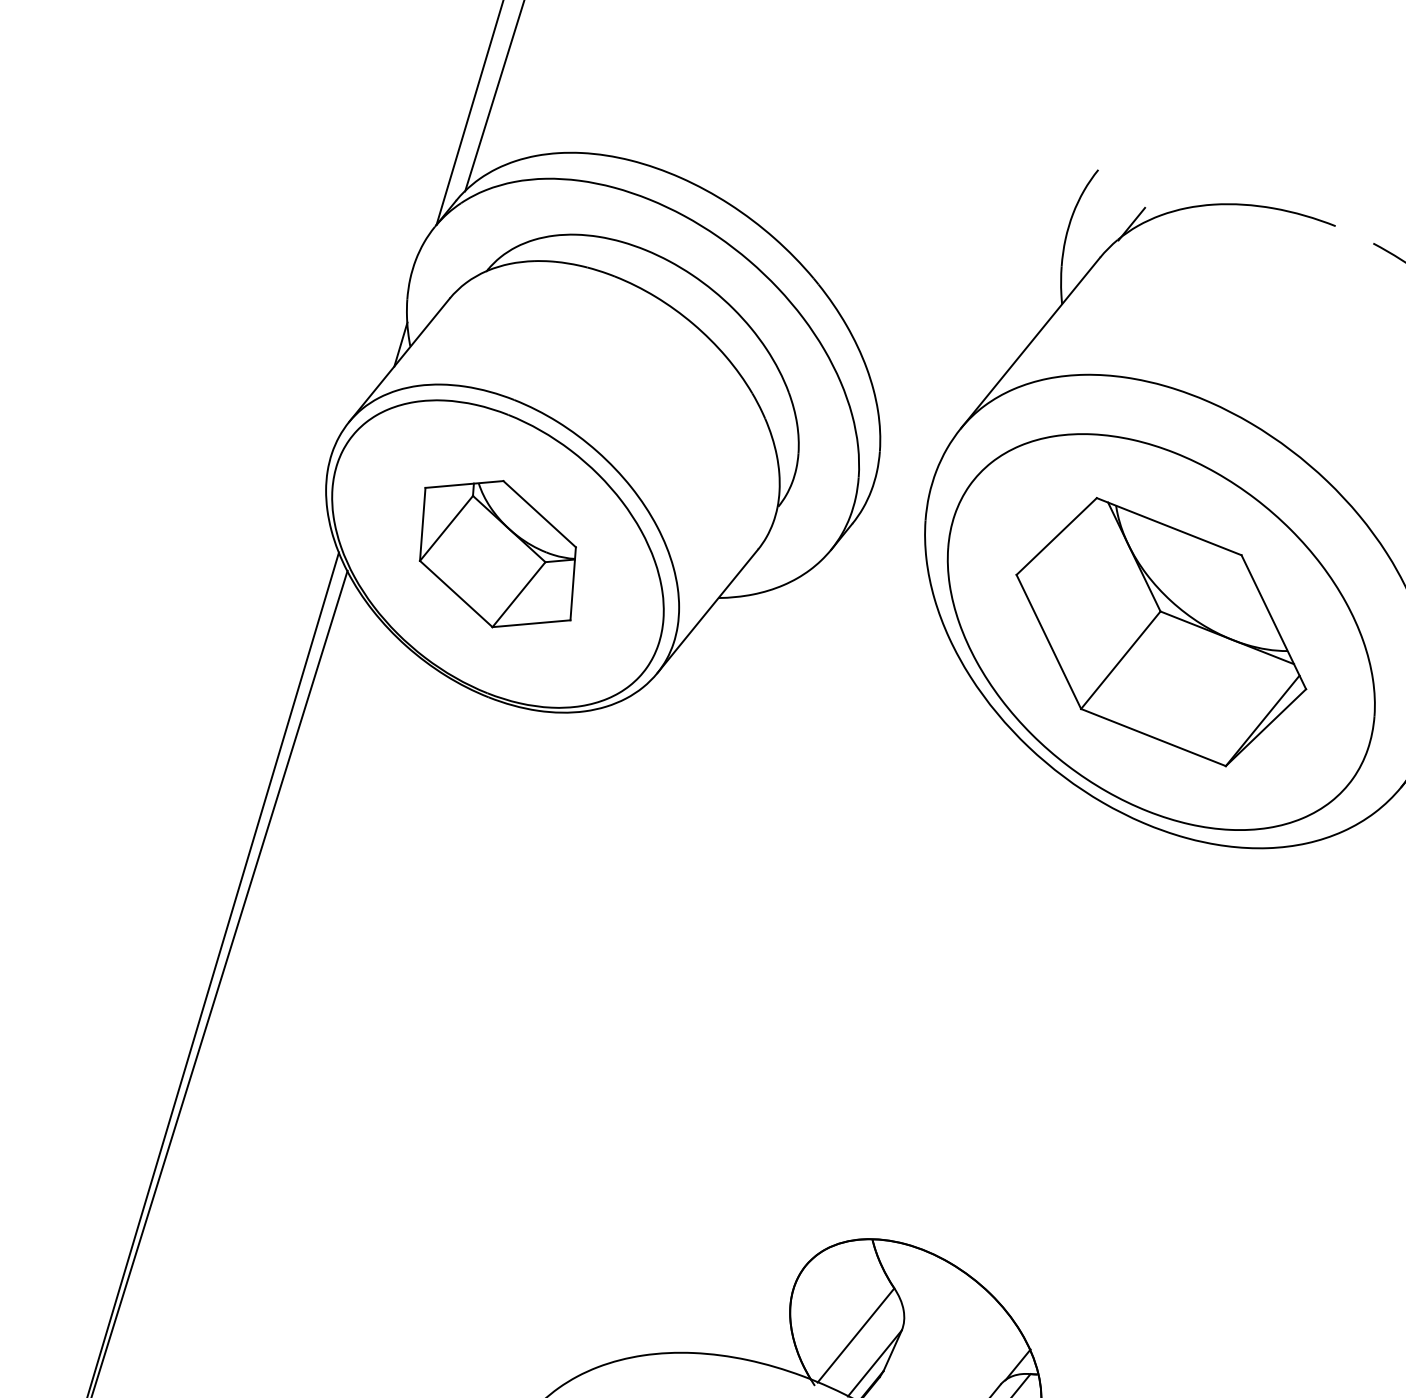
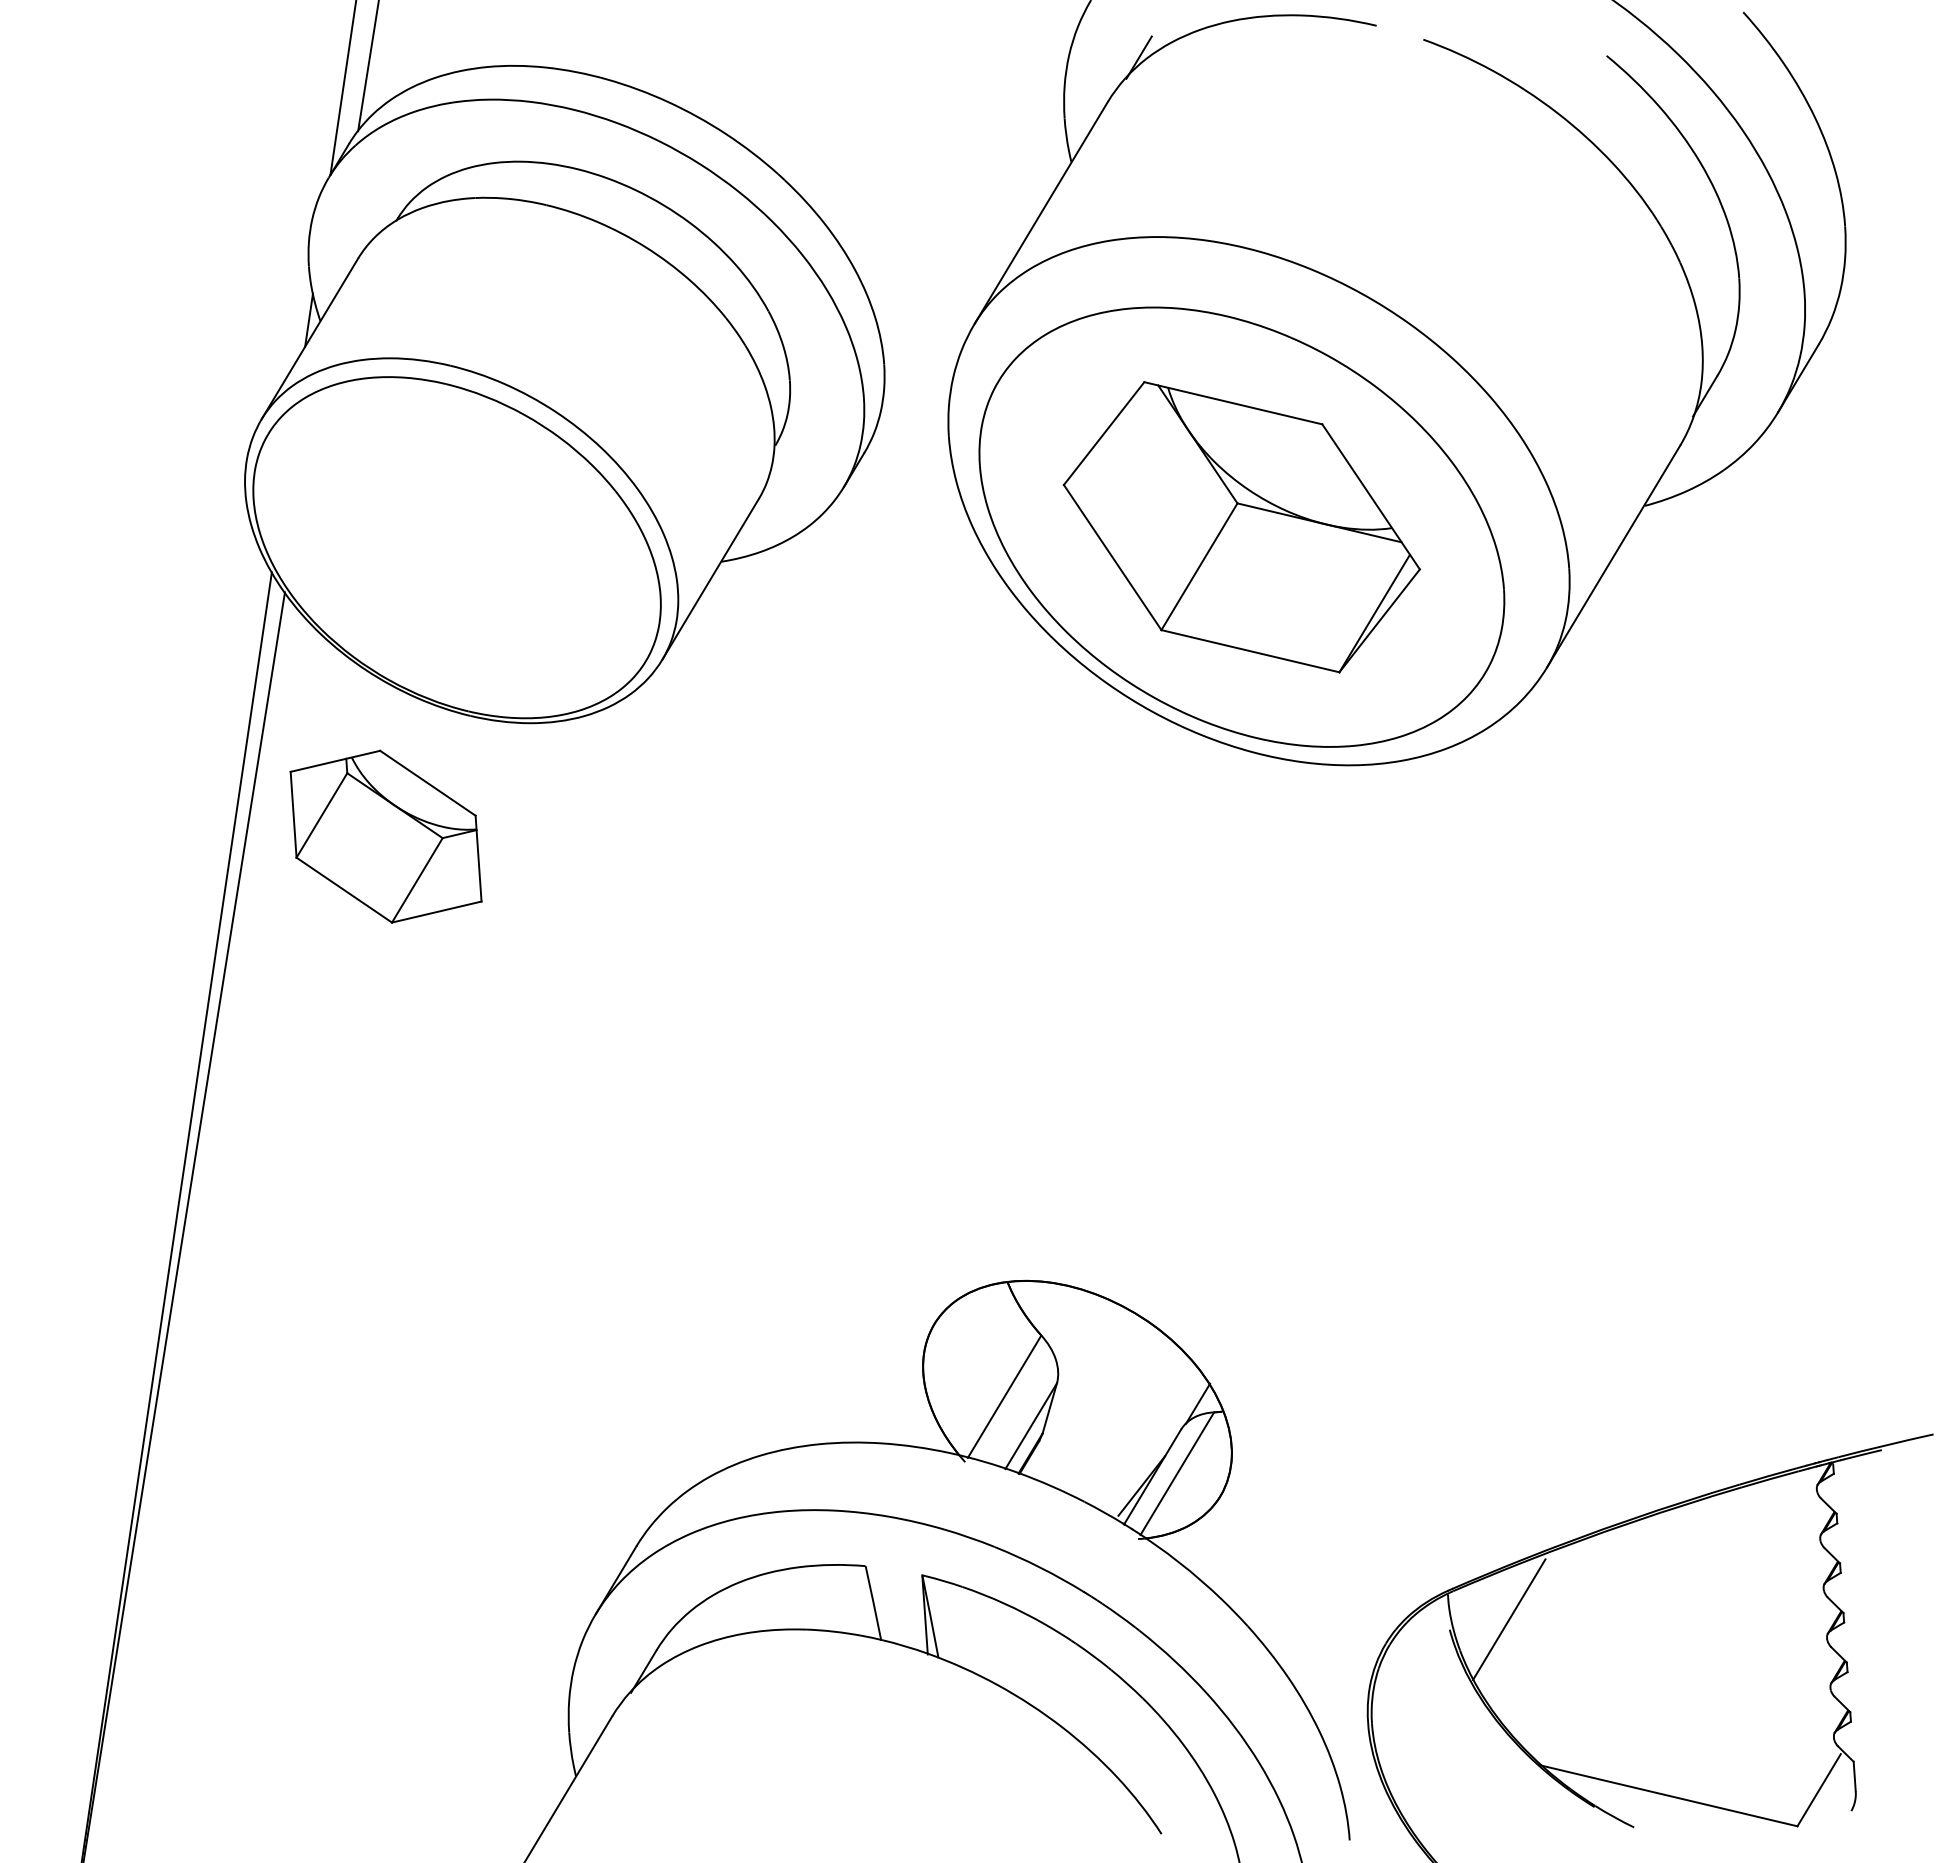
part: (497, 553) -> (385, 836), moved

